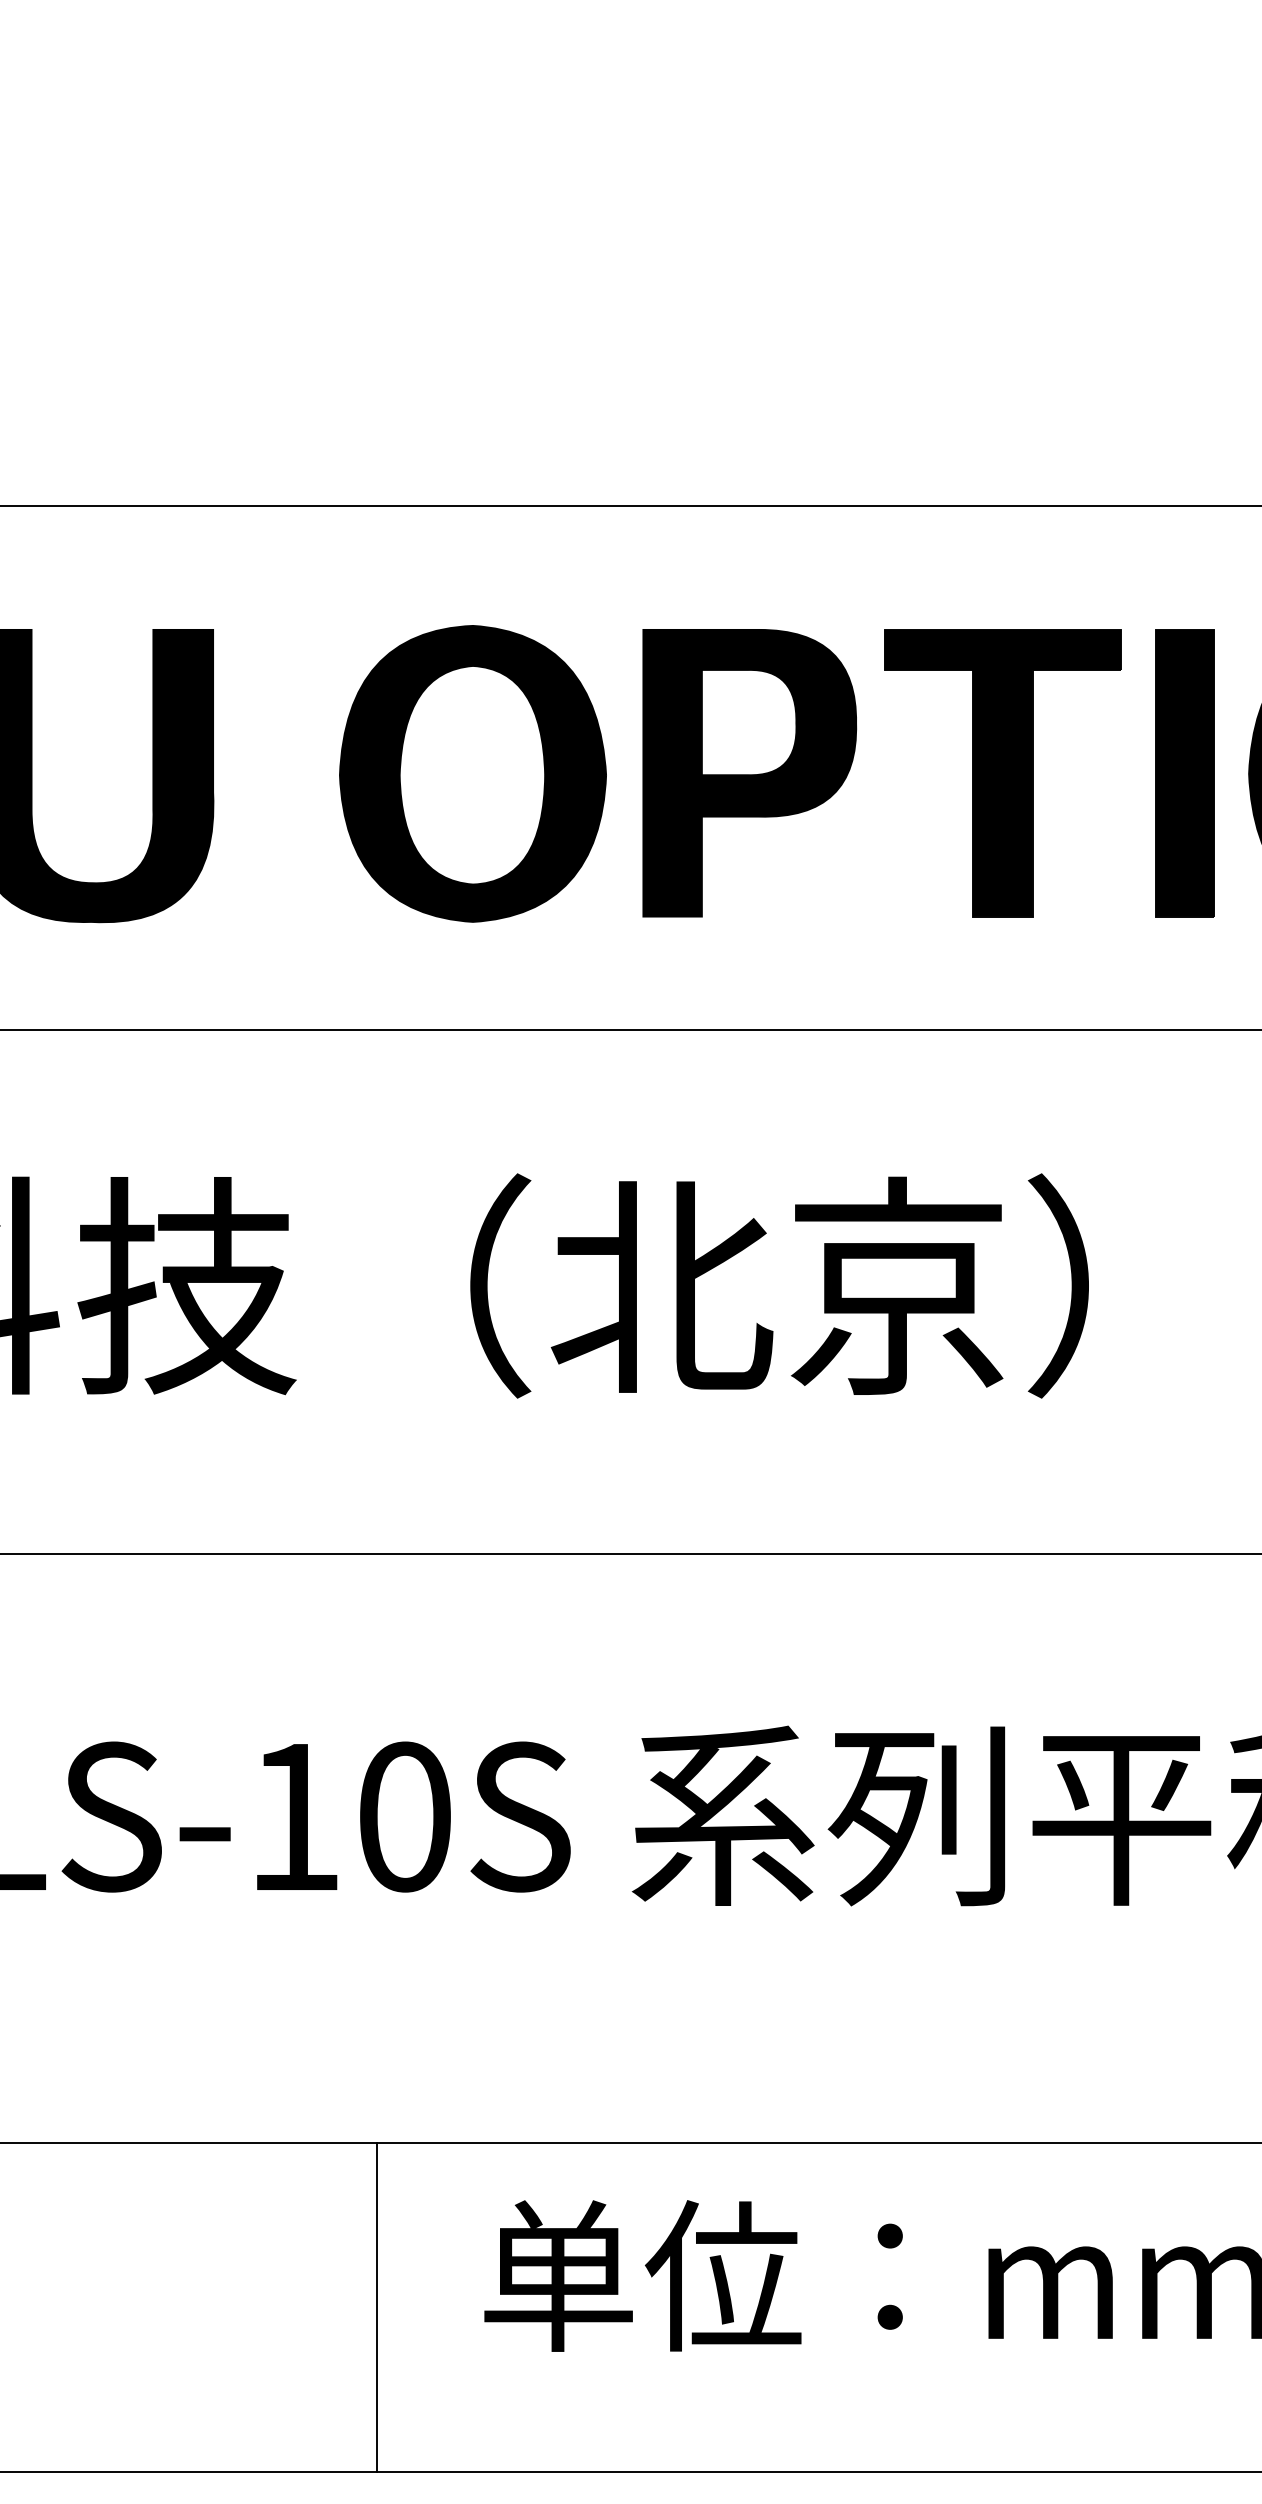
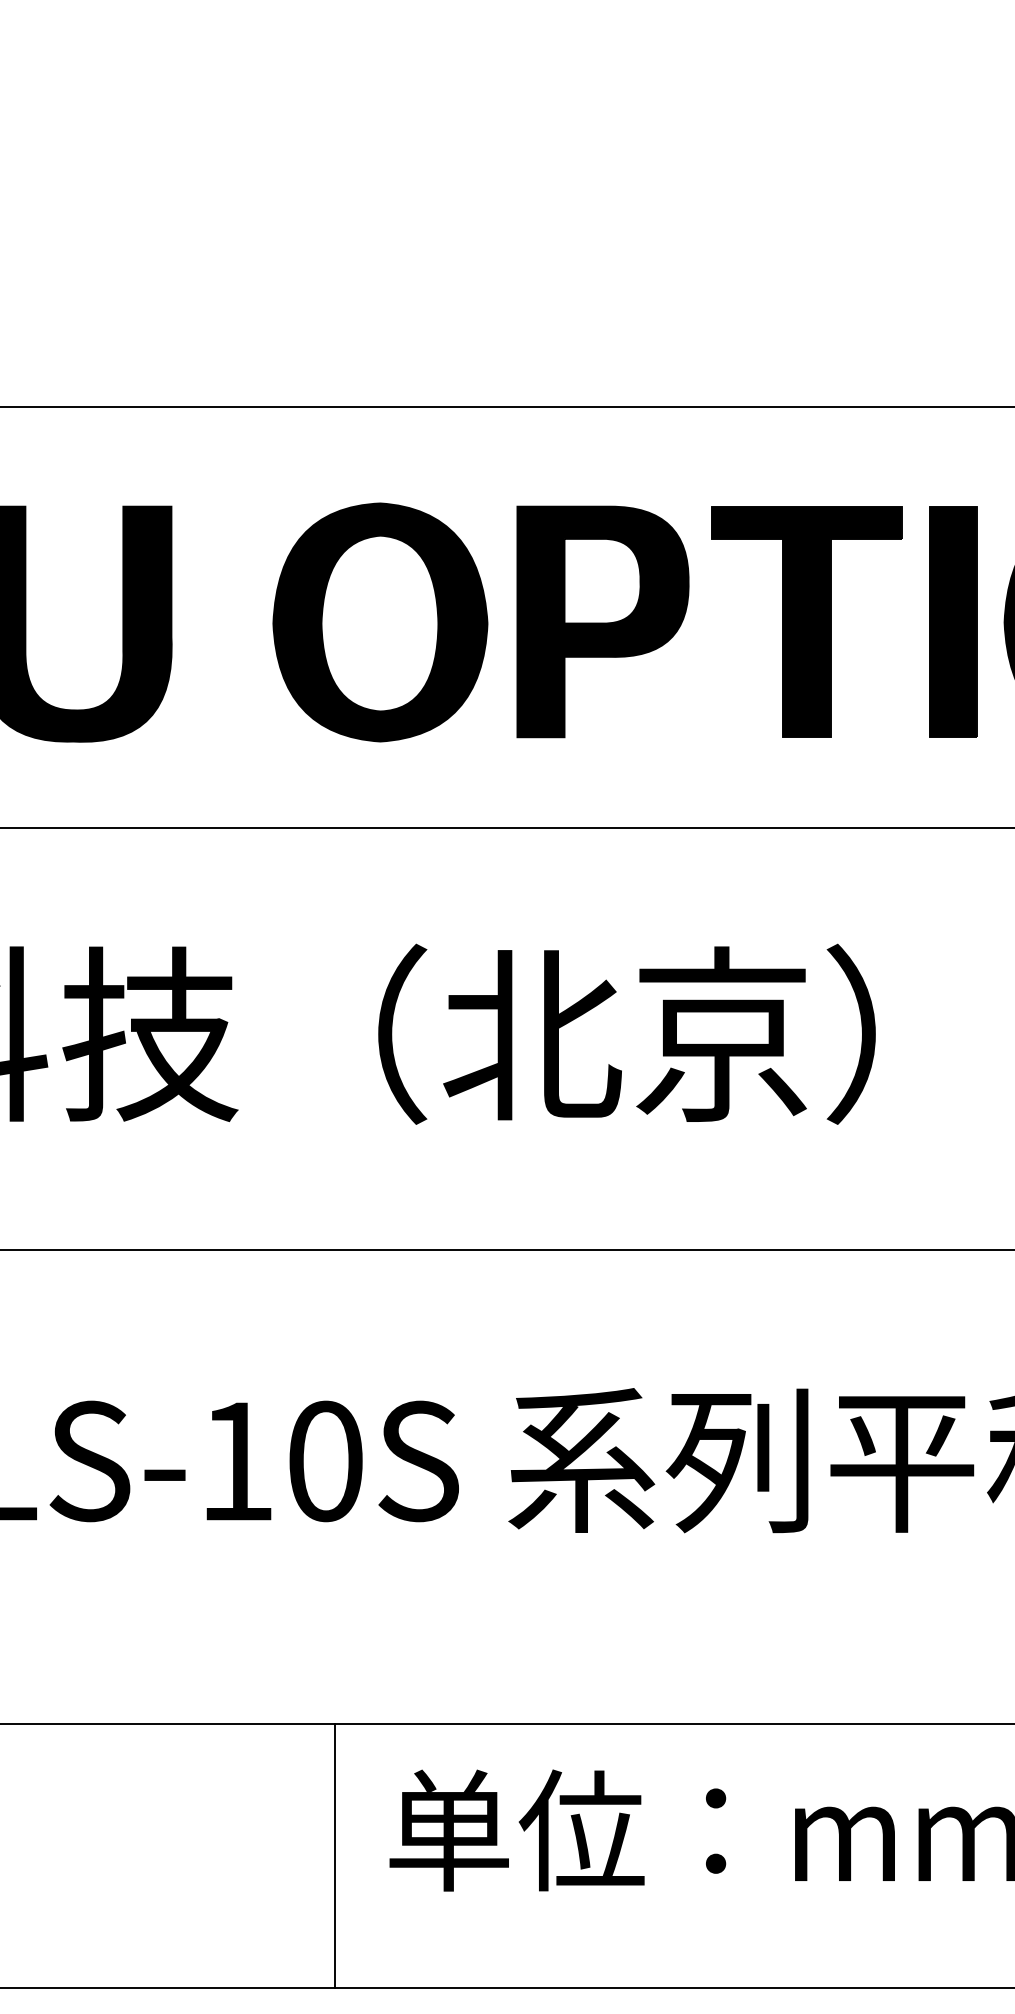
line: (377, 2307) -> (335, 1855), moved

